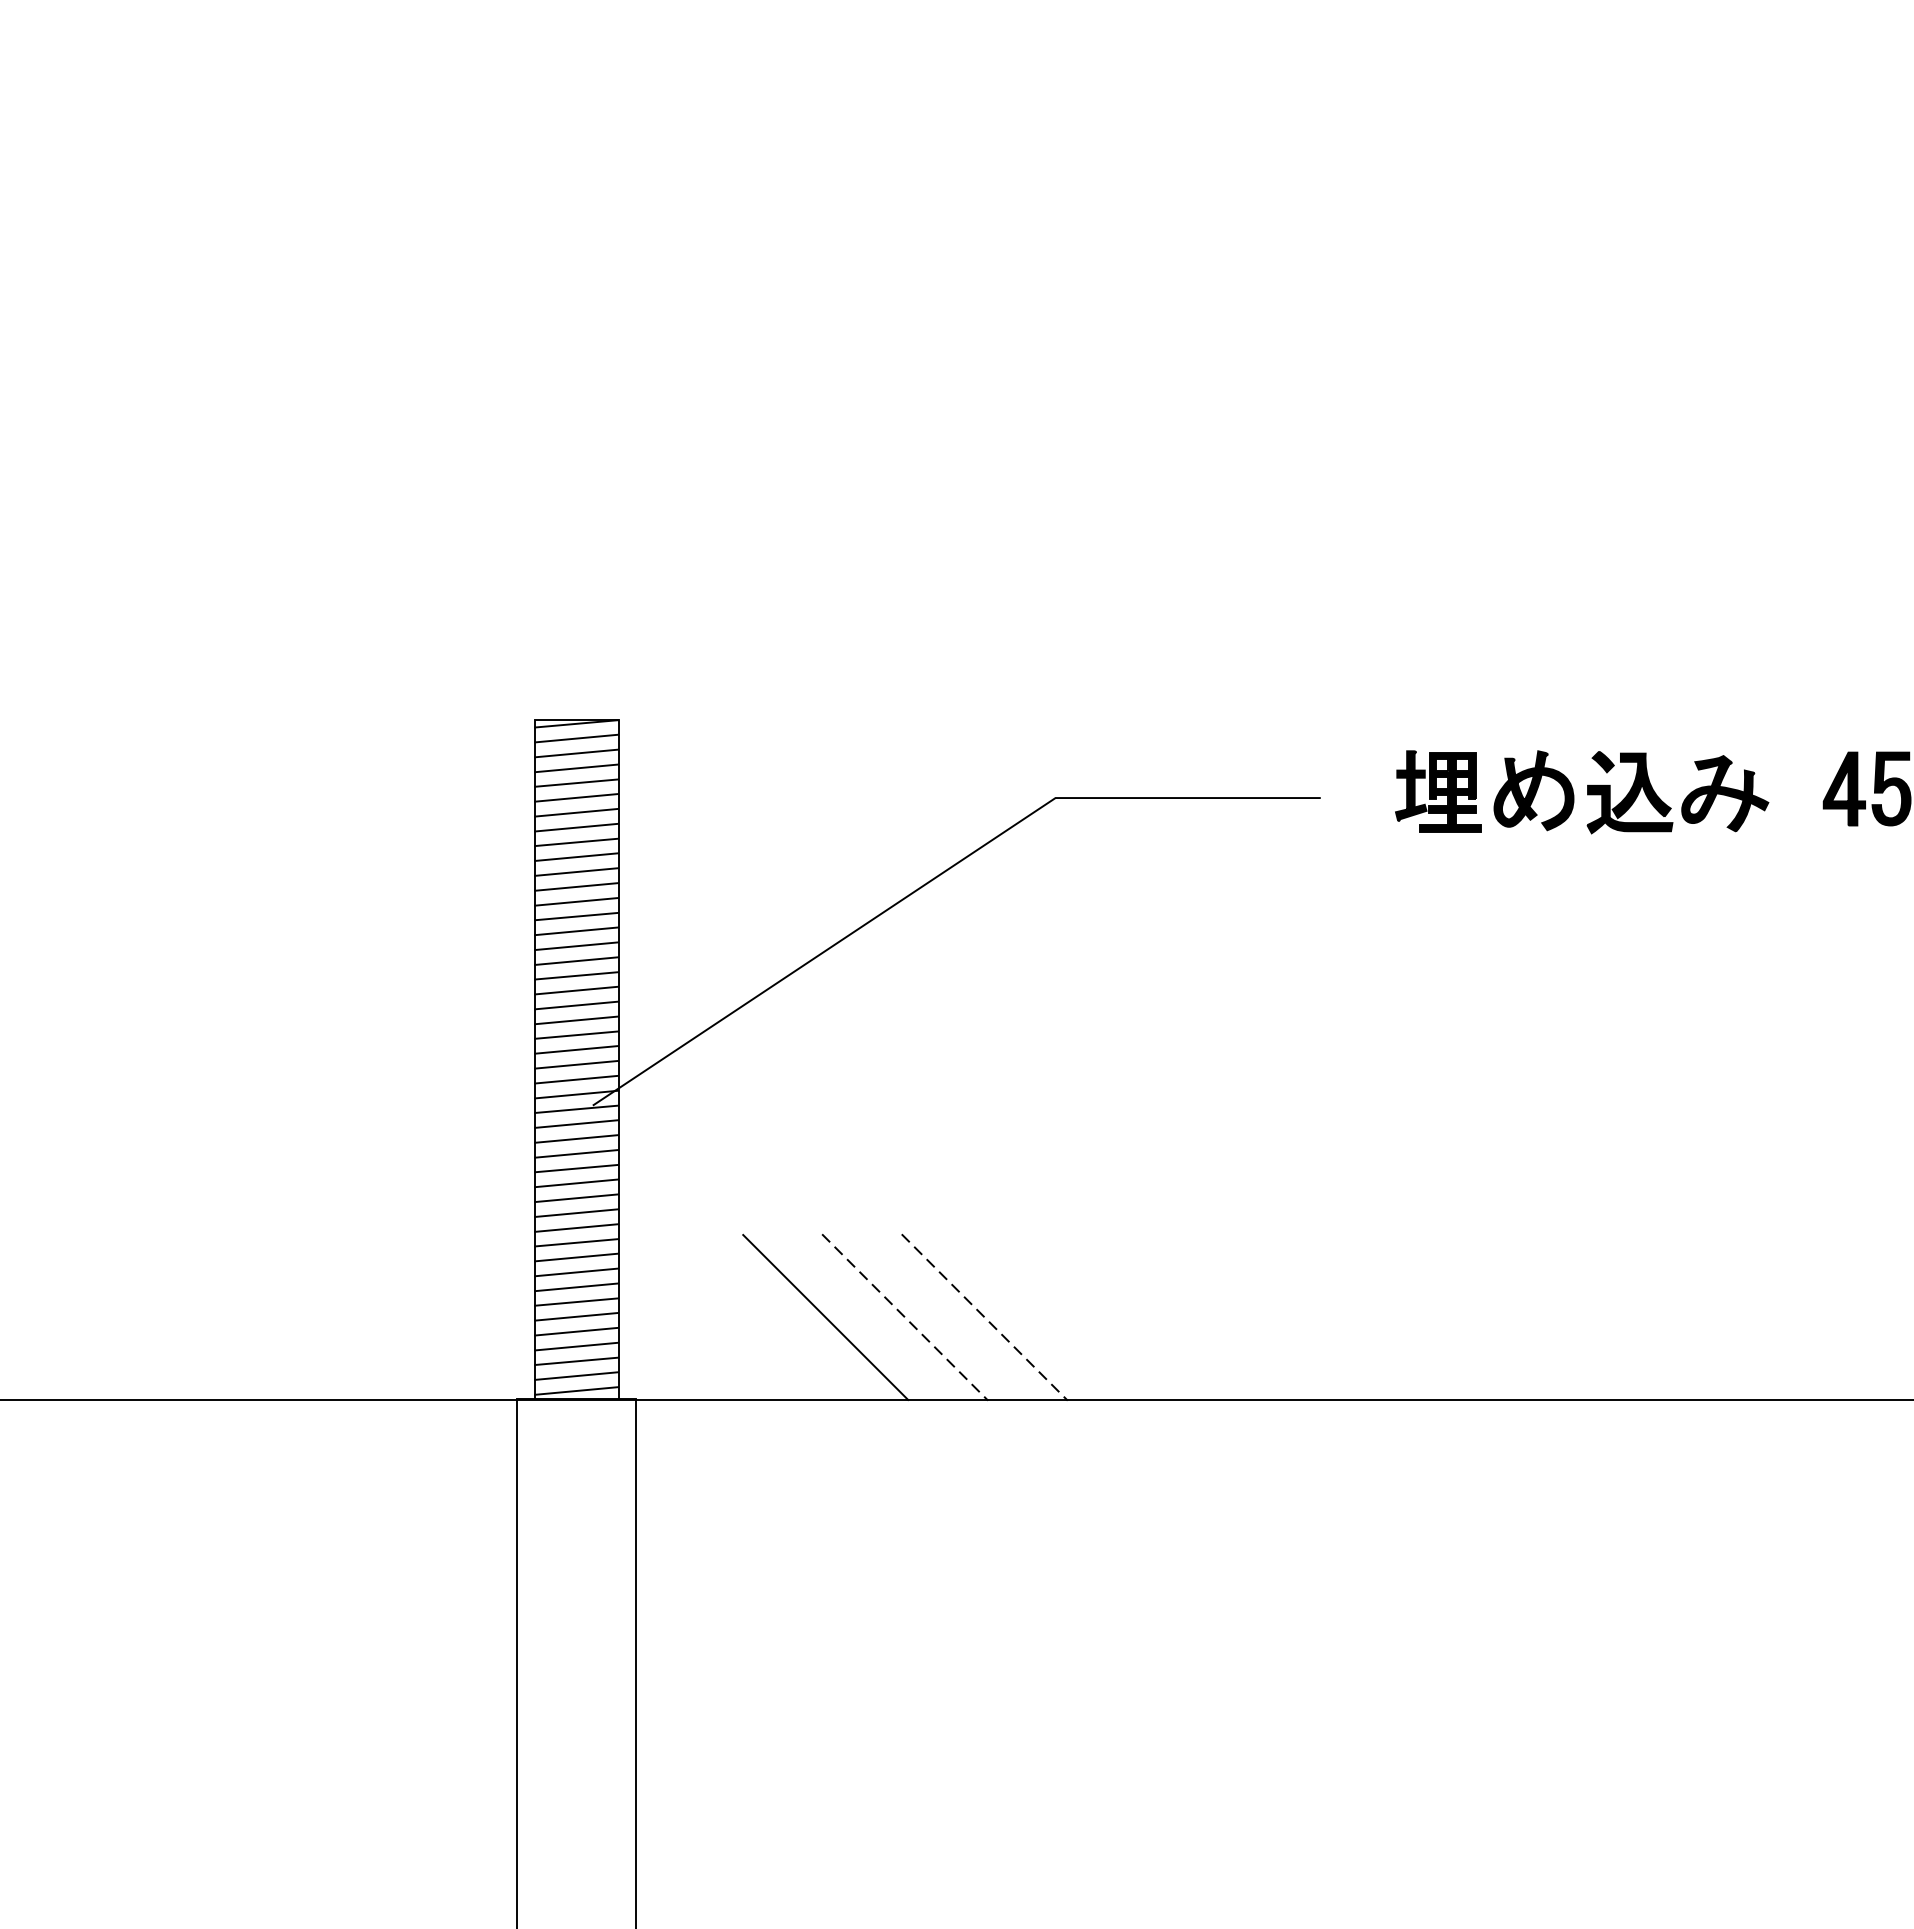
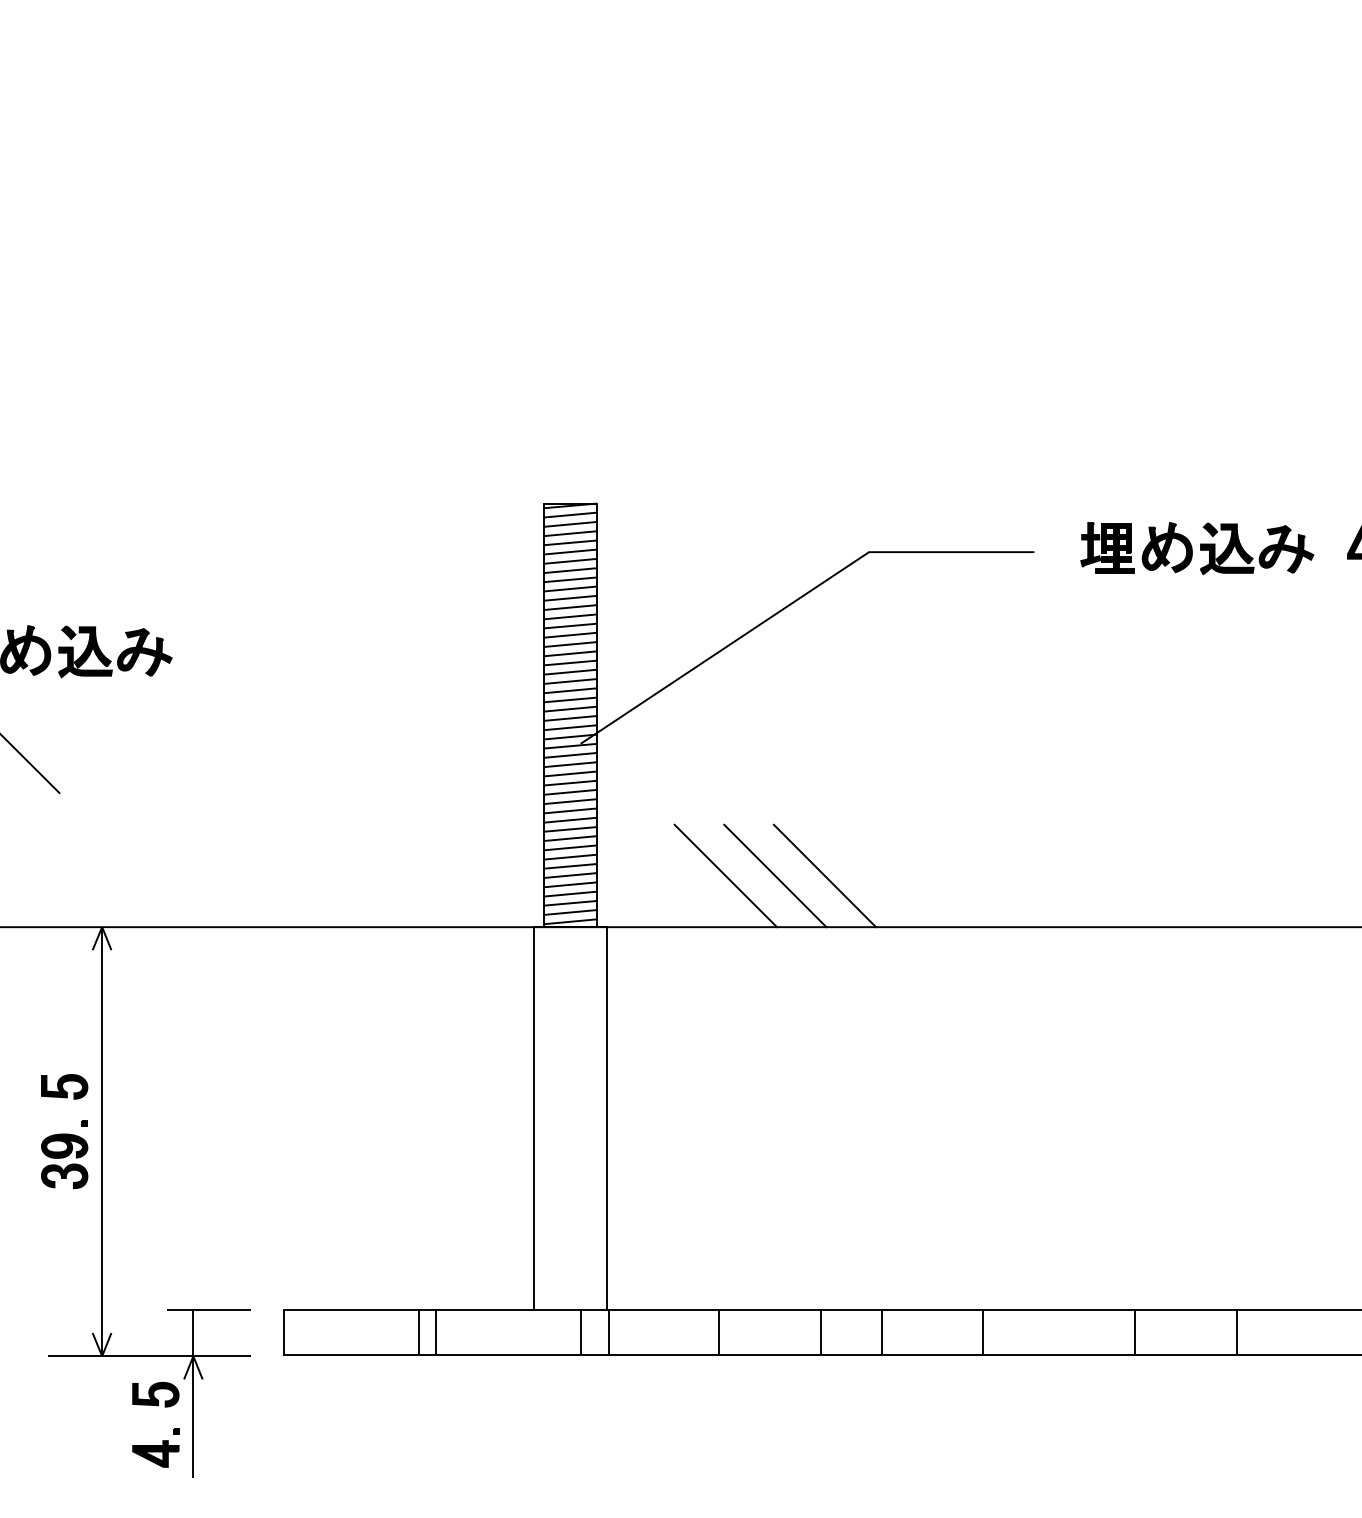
line: (905, 1318) -> (775, 876), dashed -> solid
line: (985, 1318) -> (825, 876), dashed -> solid

